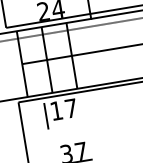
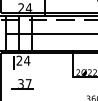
text: (64, 109) -> (23, 60), 17 -> 24

